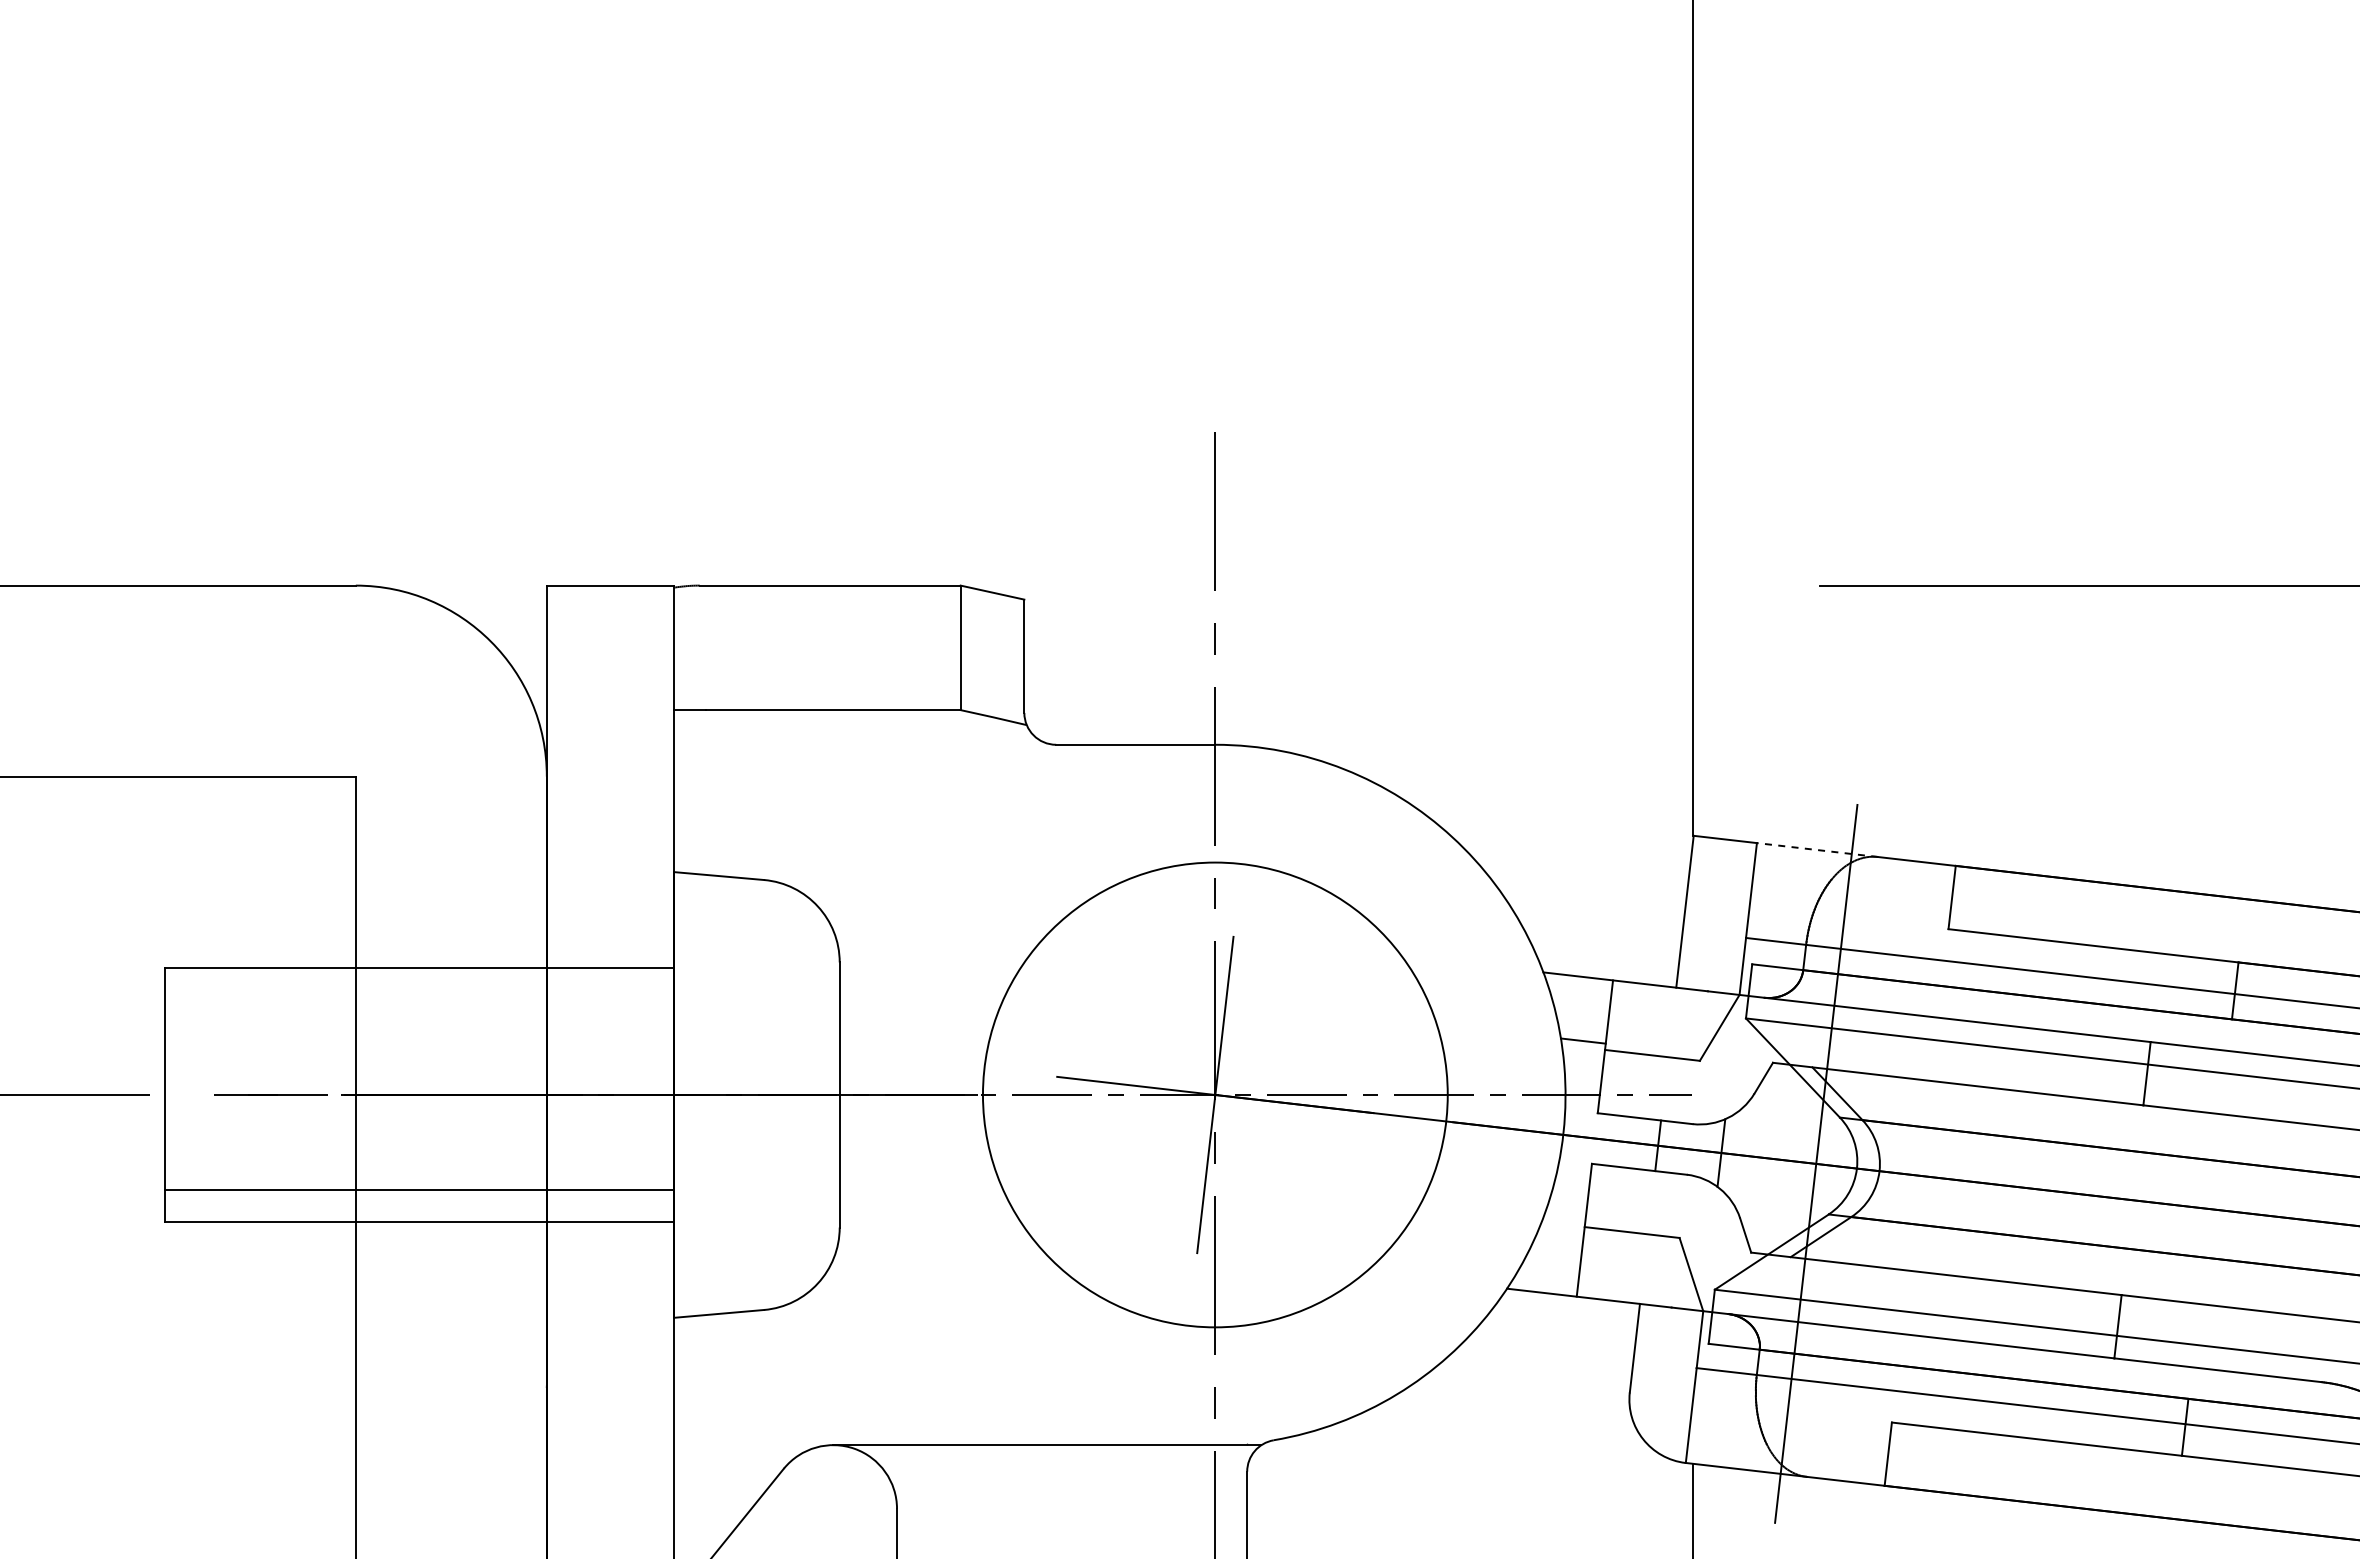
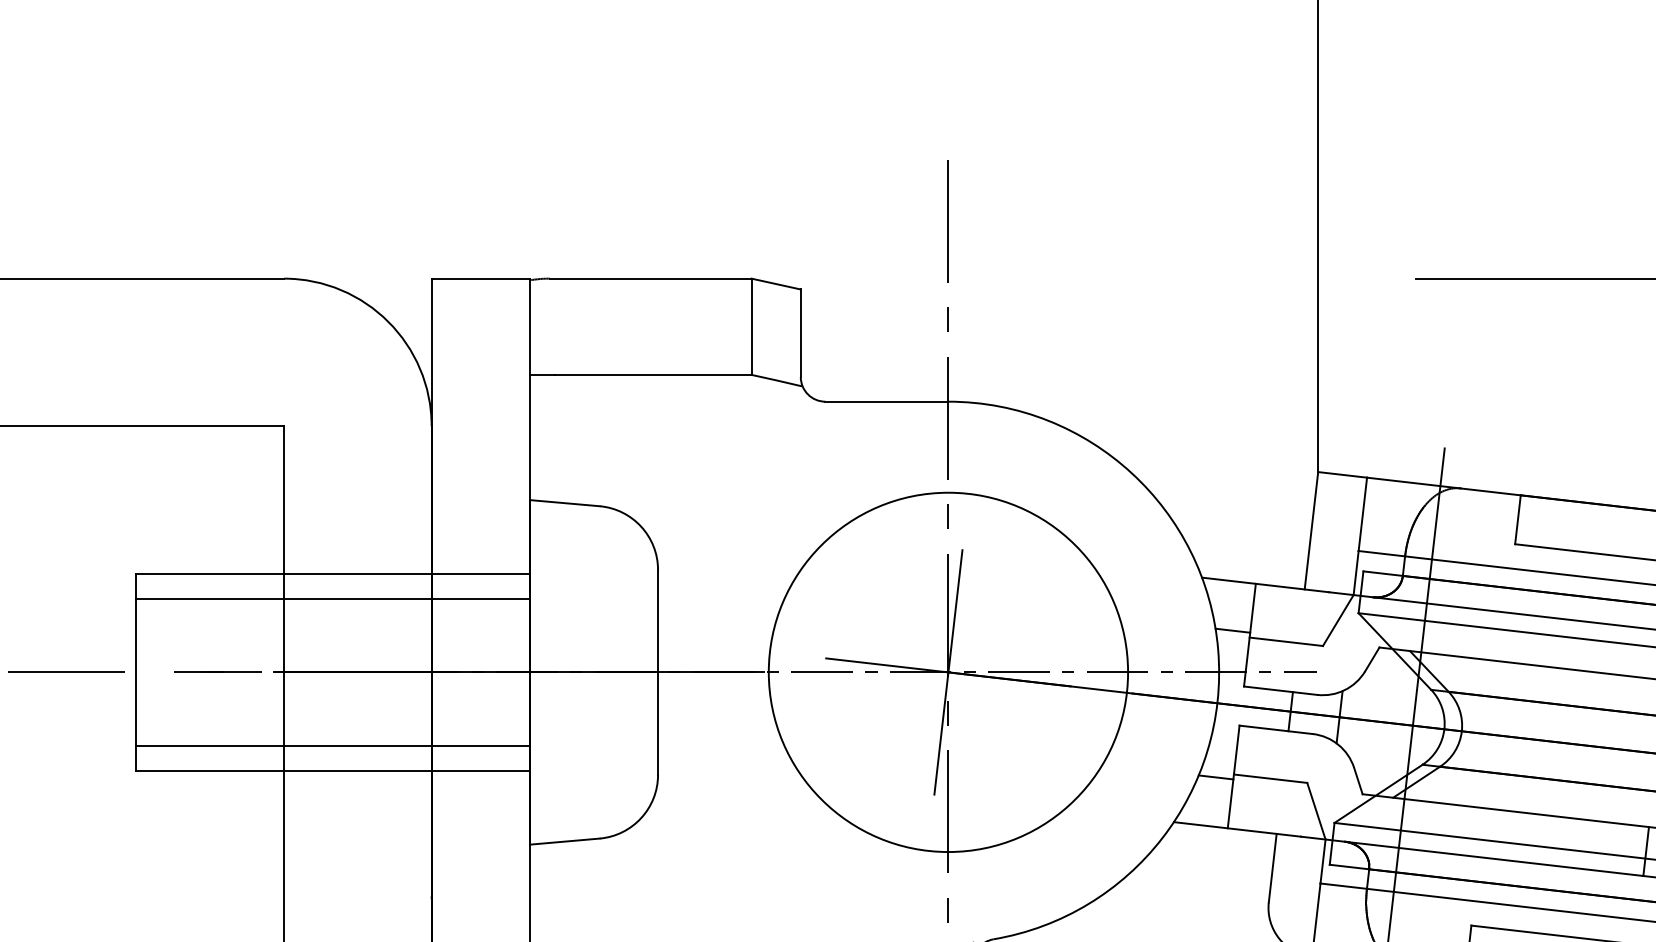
line: (1817, 850) -> (1413, 483), dashed -> solid
line: (419, 999) -> (333, 598), added
line: (1561, 1230) -> (1215, 777), added

